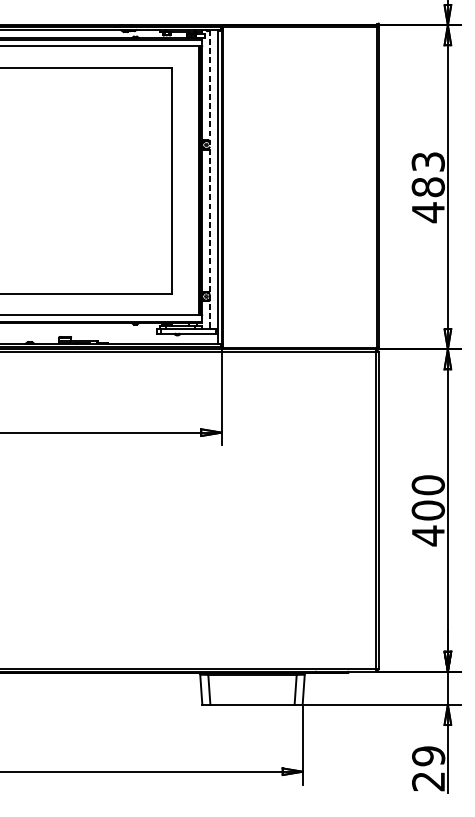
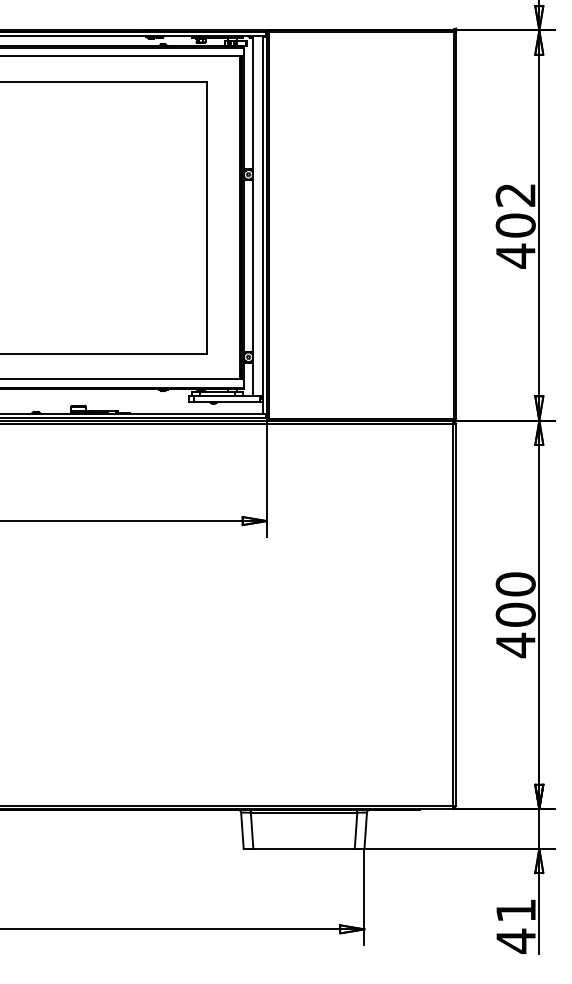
text: (428, 174) -> (515, 210), 483 -> 402
line: (209, 179) -> (252, 216), dashed -> solid
text: (428, 768) -> (516, 925), 29 -> 41

